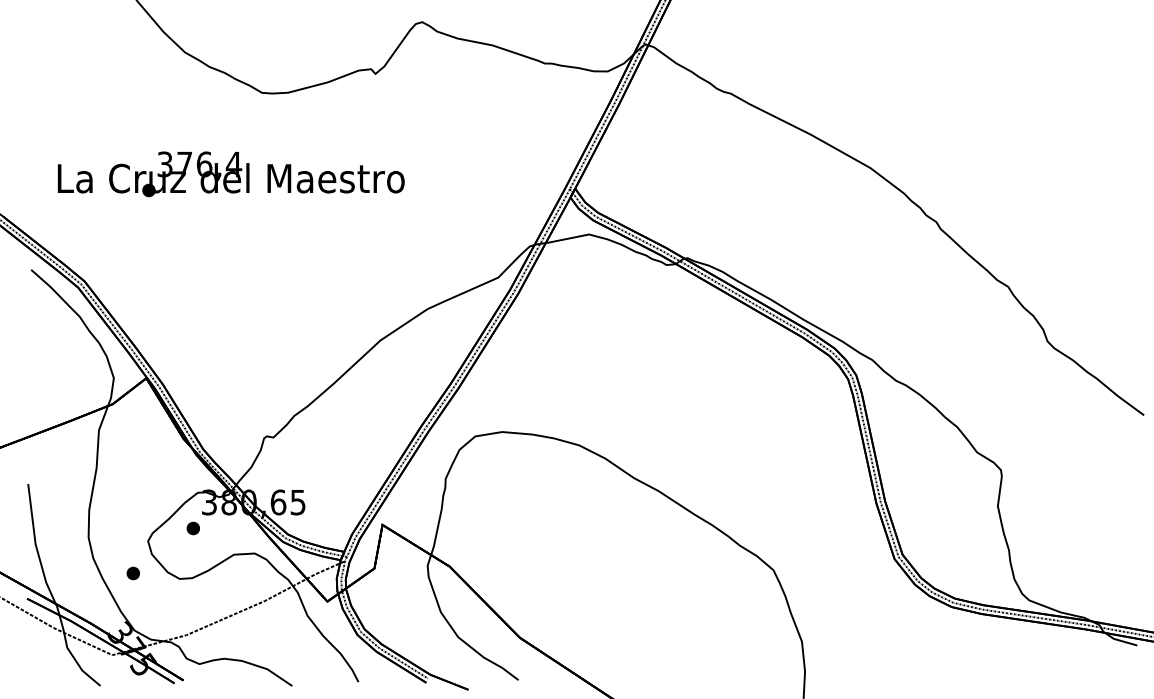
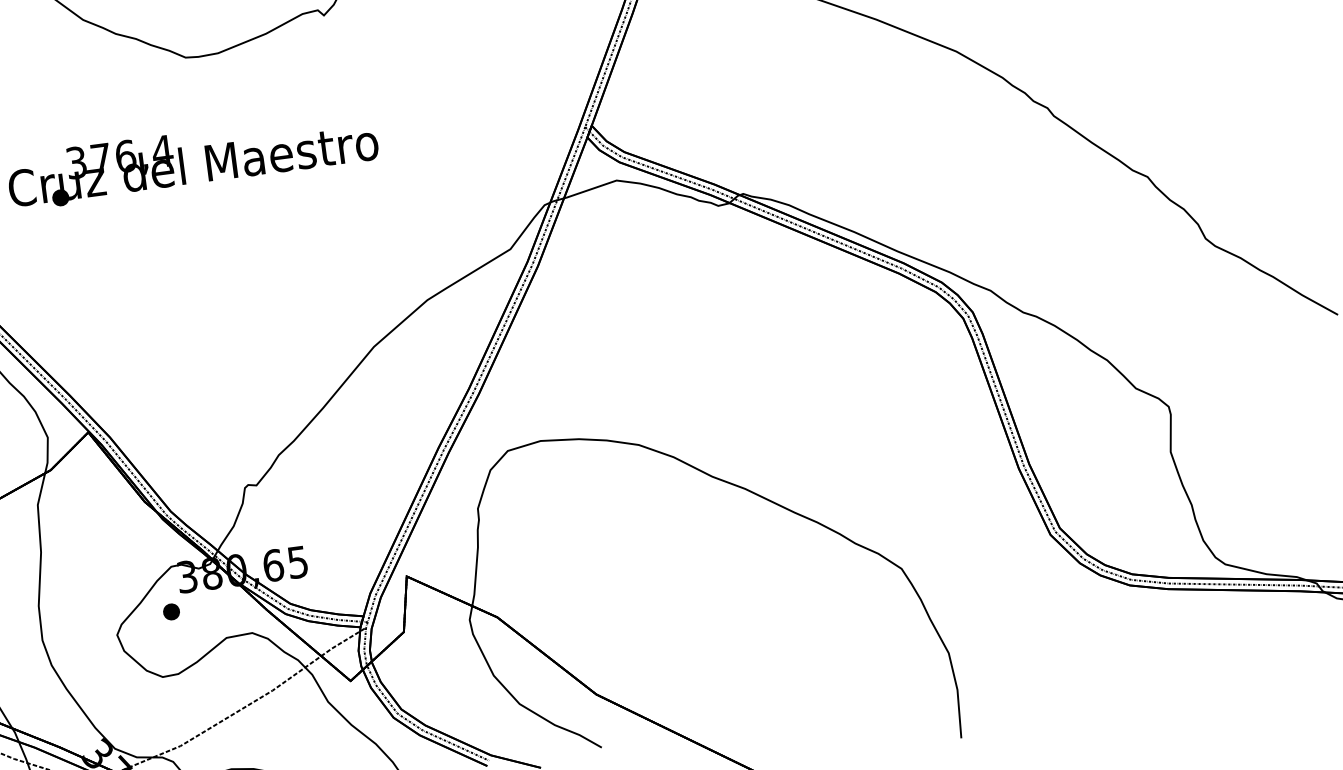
part: (132, 573) -> (103, 678), removed

